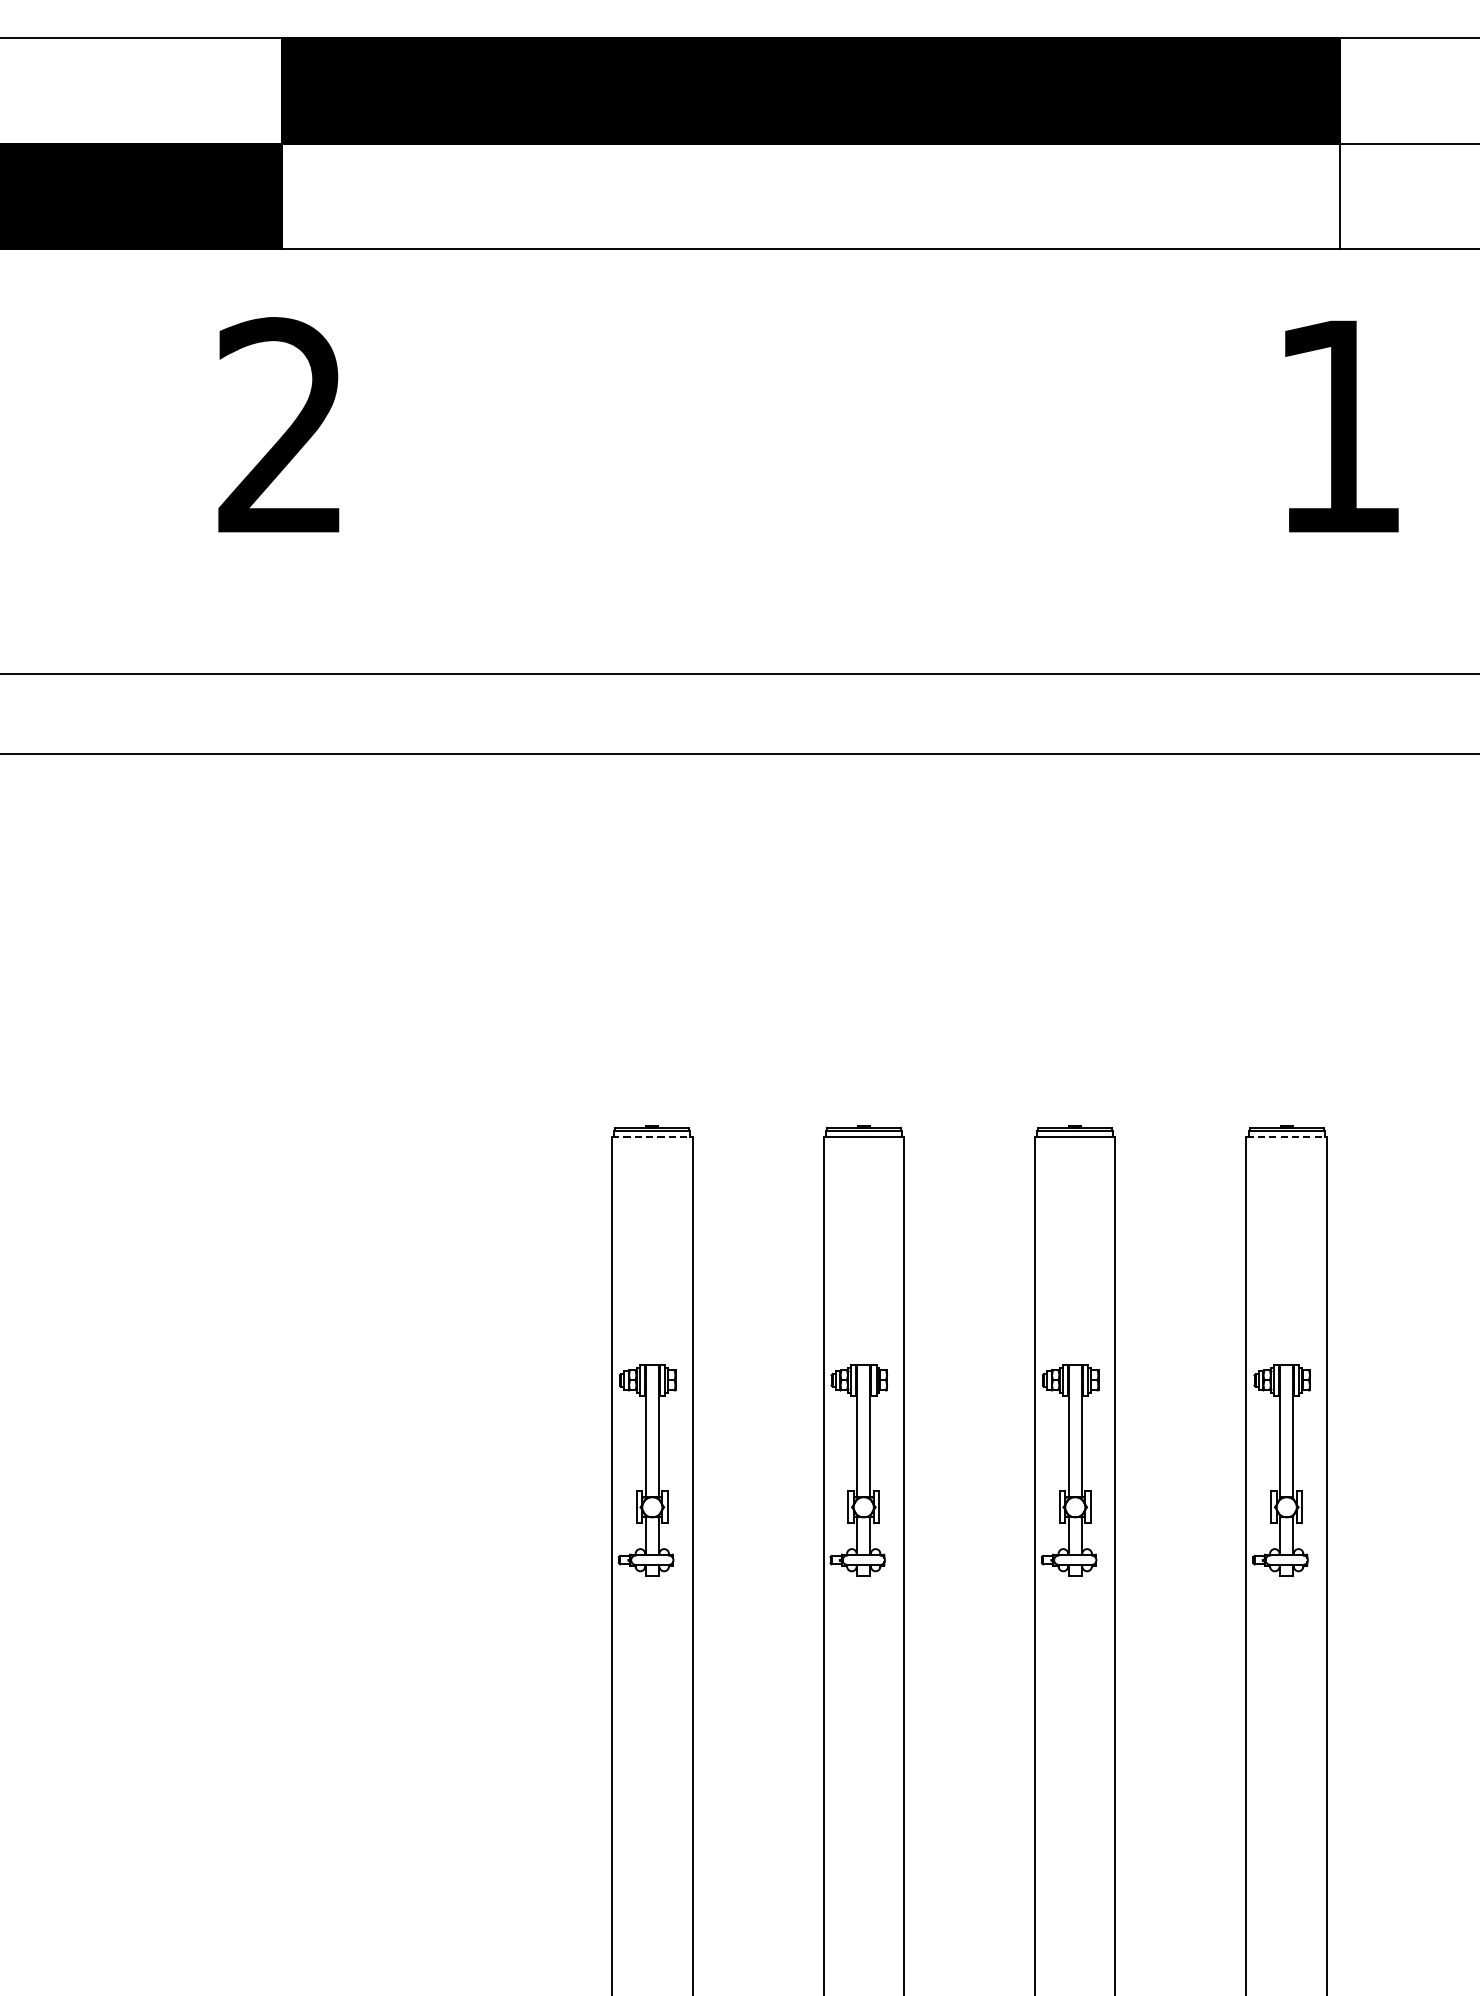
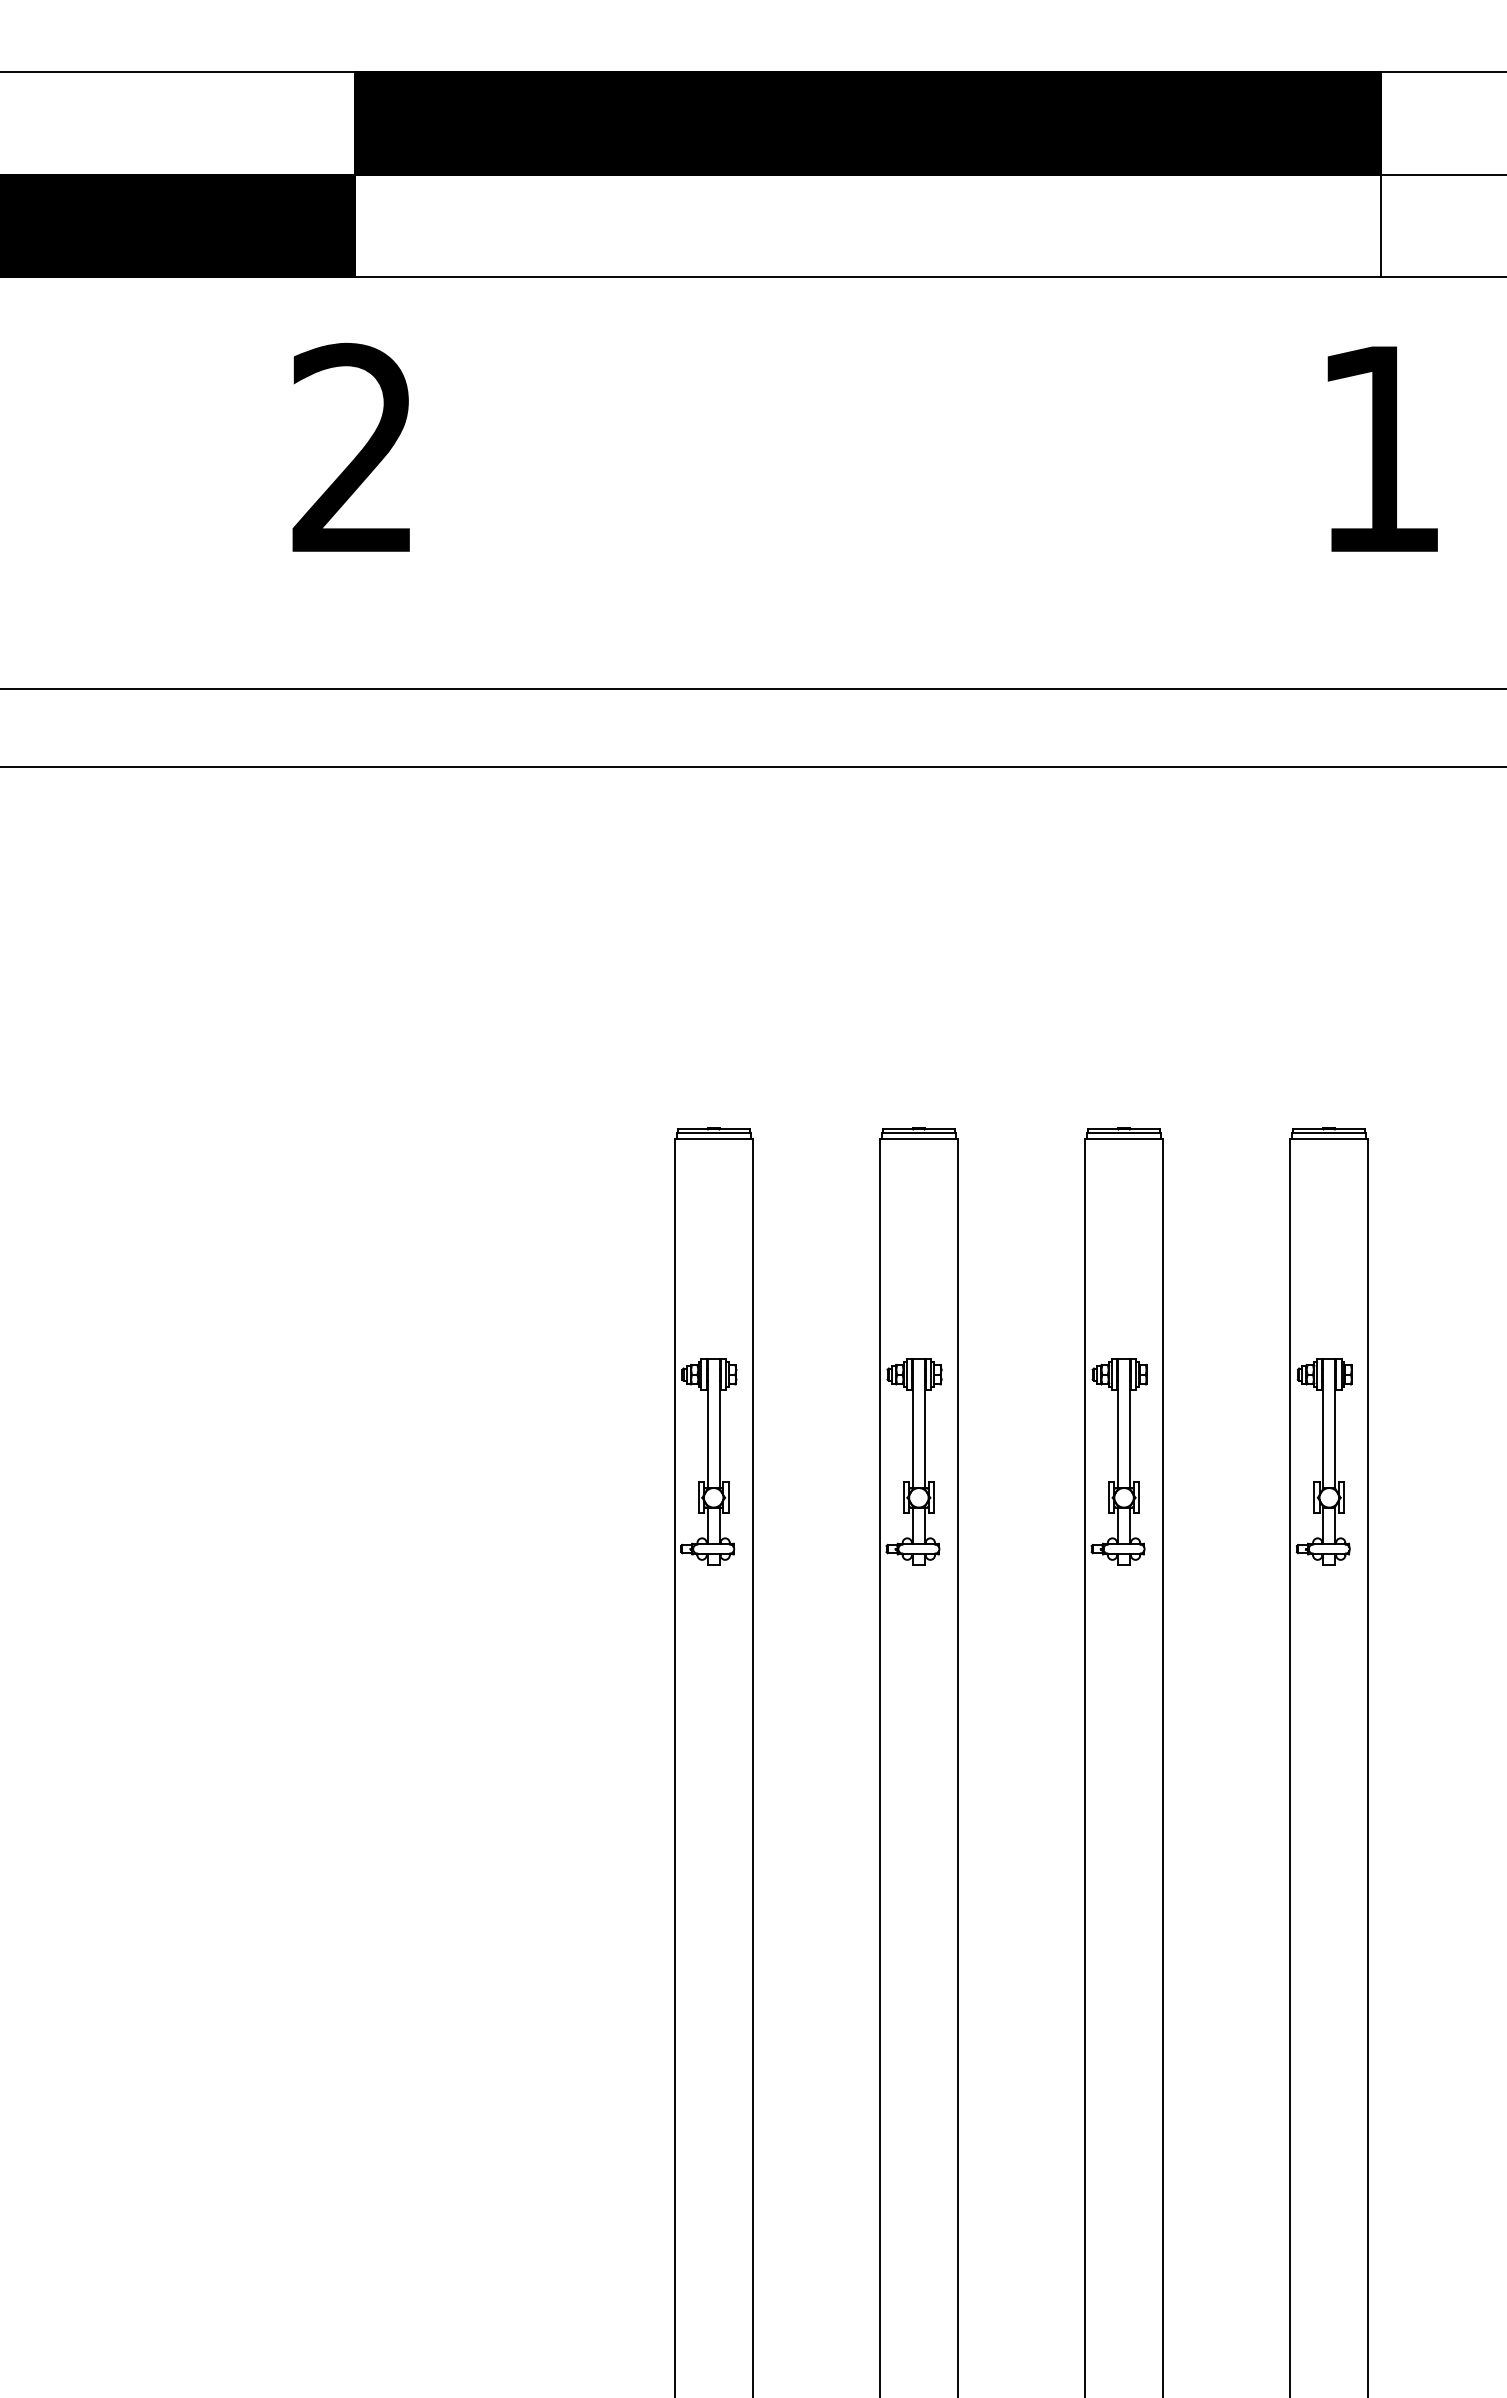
line: (653, 1137) -> (714, 1138), dashed -> solid
line: (1286, 1137) -> (1329, 1138), dashed -> solid

